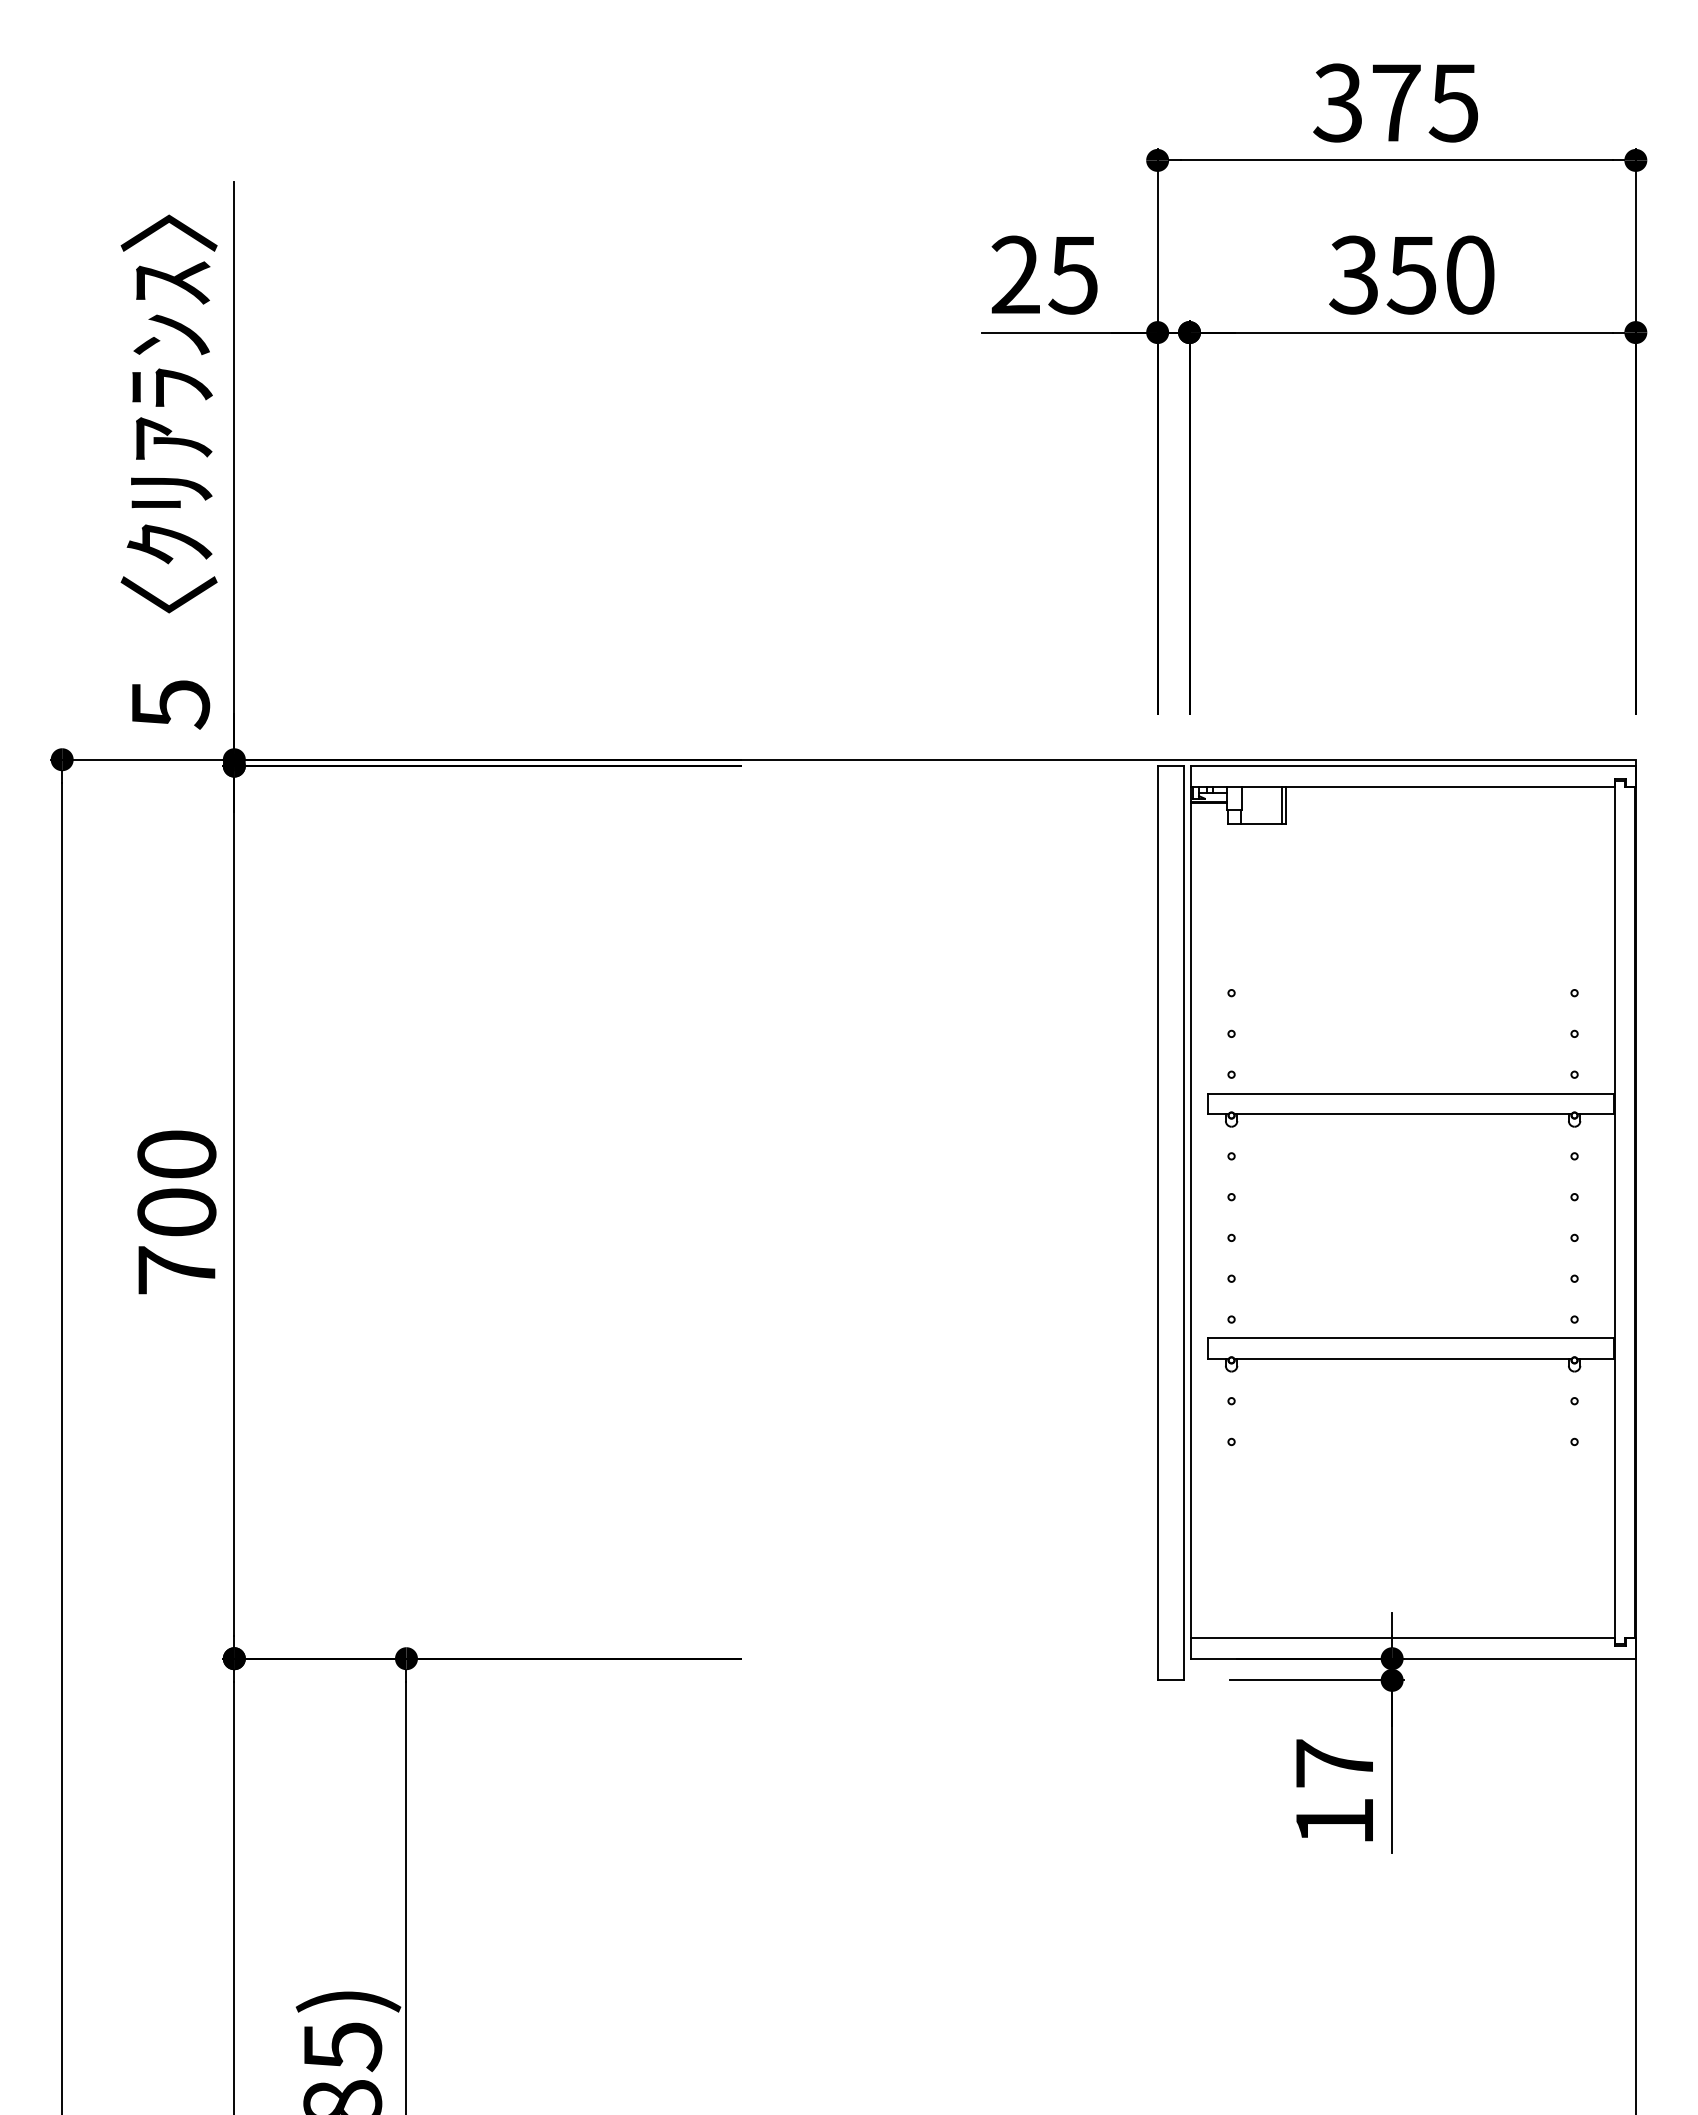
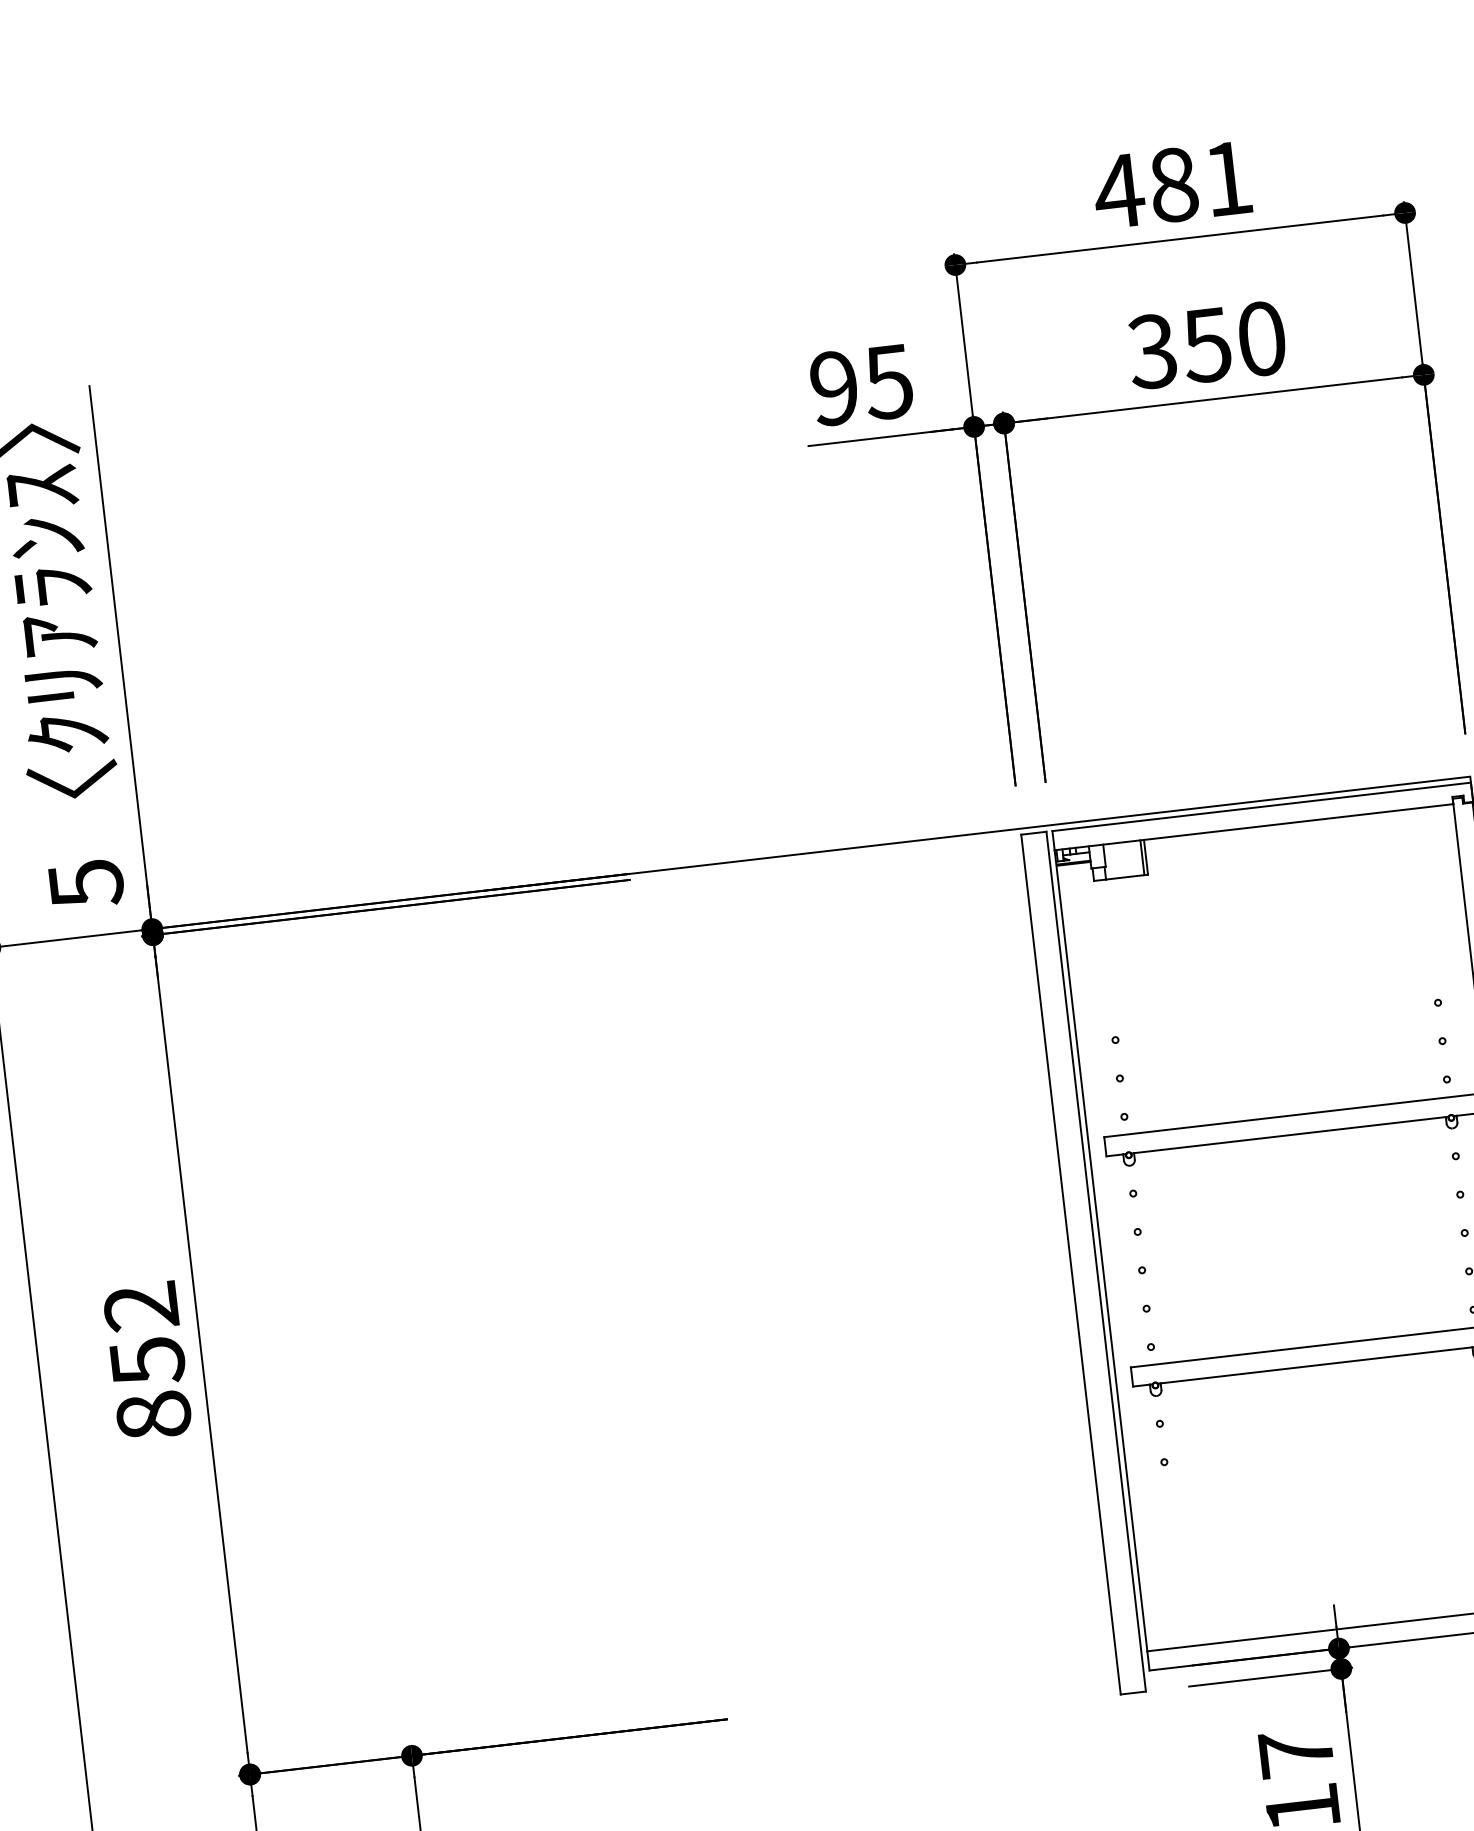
text: (1395, 102) -> (1172, 184), 375 -> 481
text: (1015, 275) -> (834, 388), 25 -> 95
text: (176, 1212) -> (147, 1361), 700 -> 852

